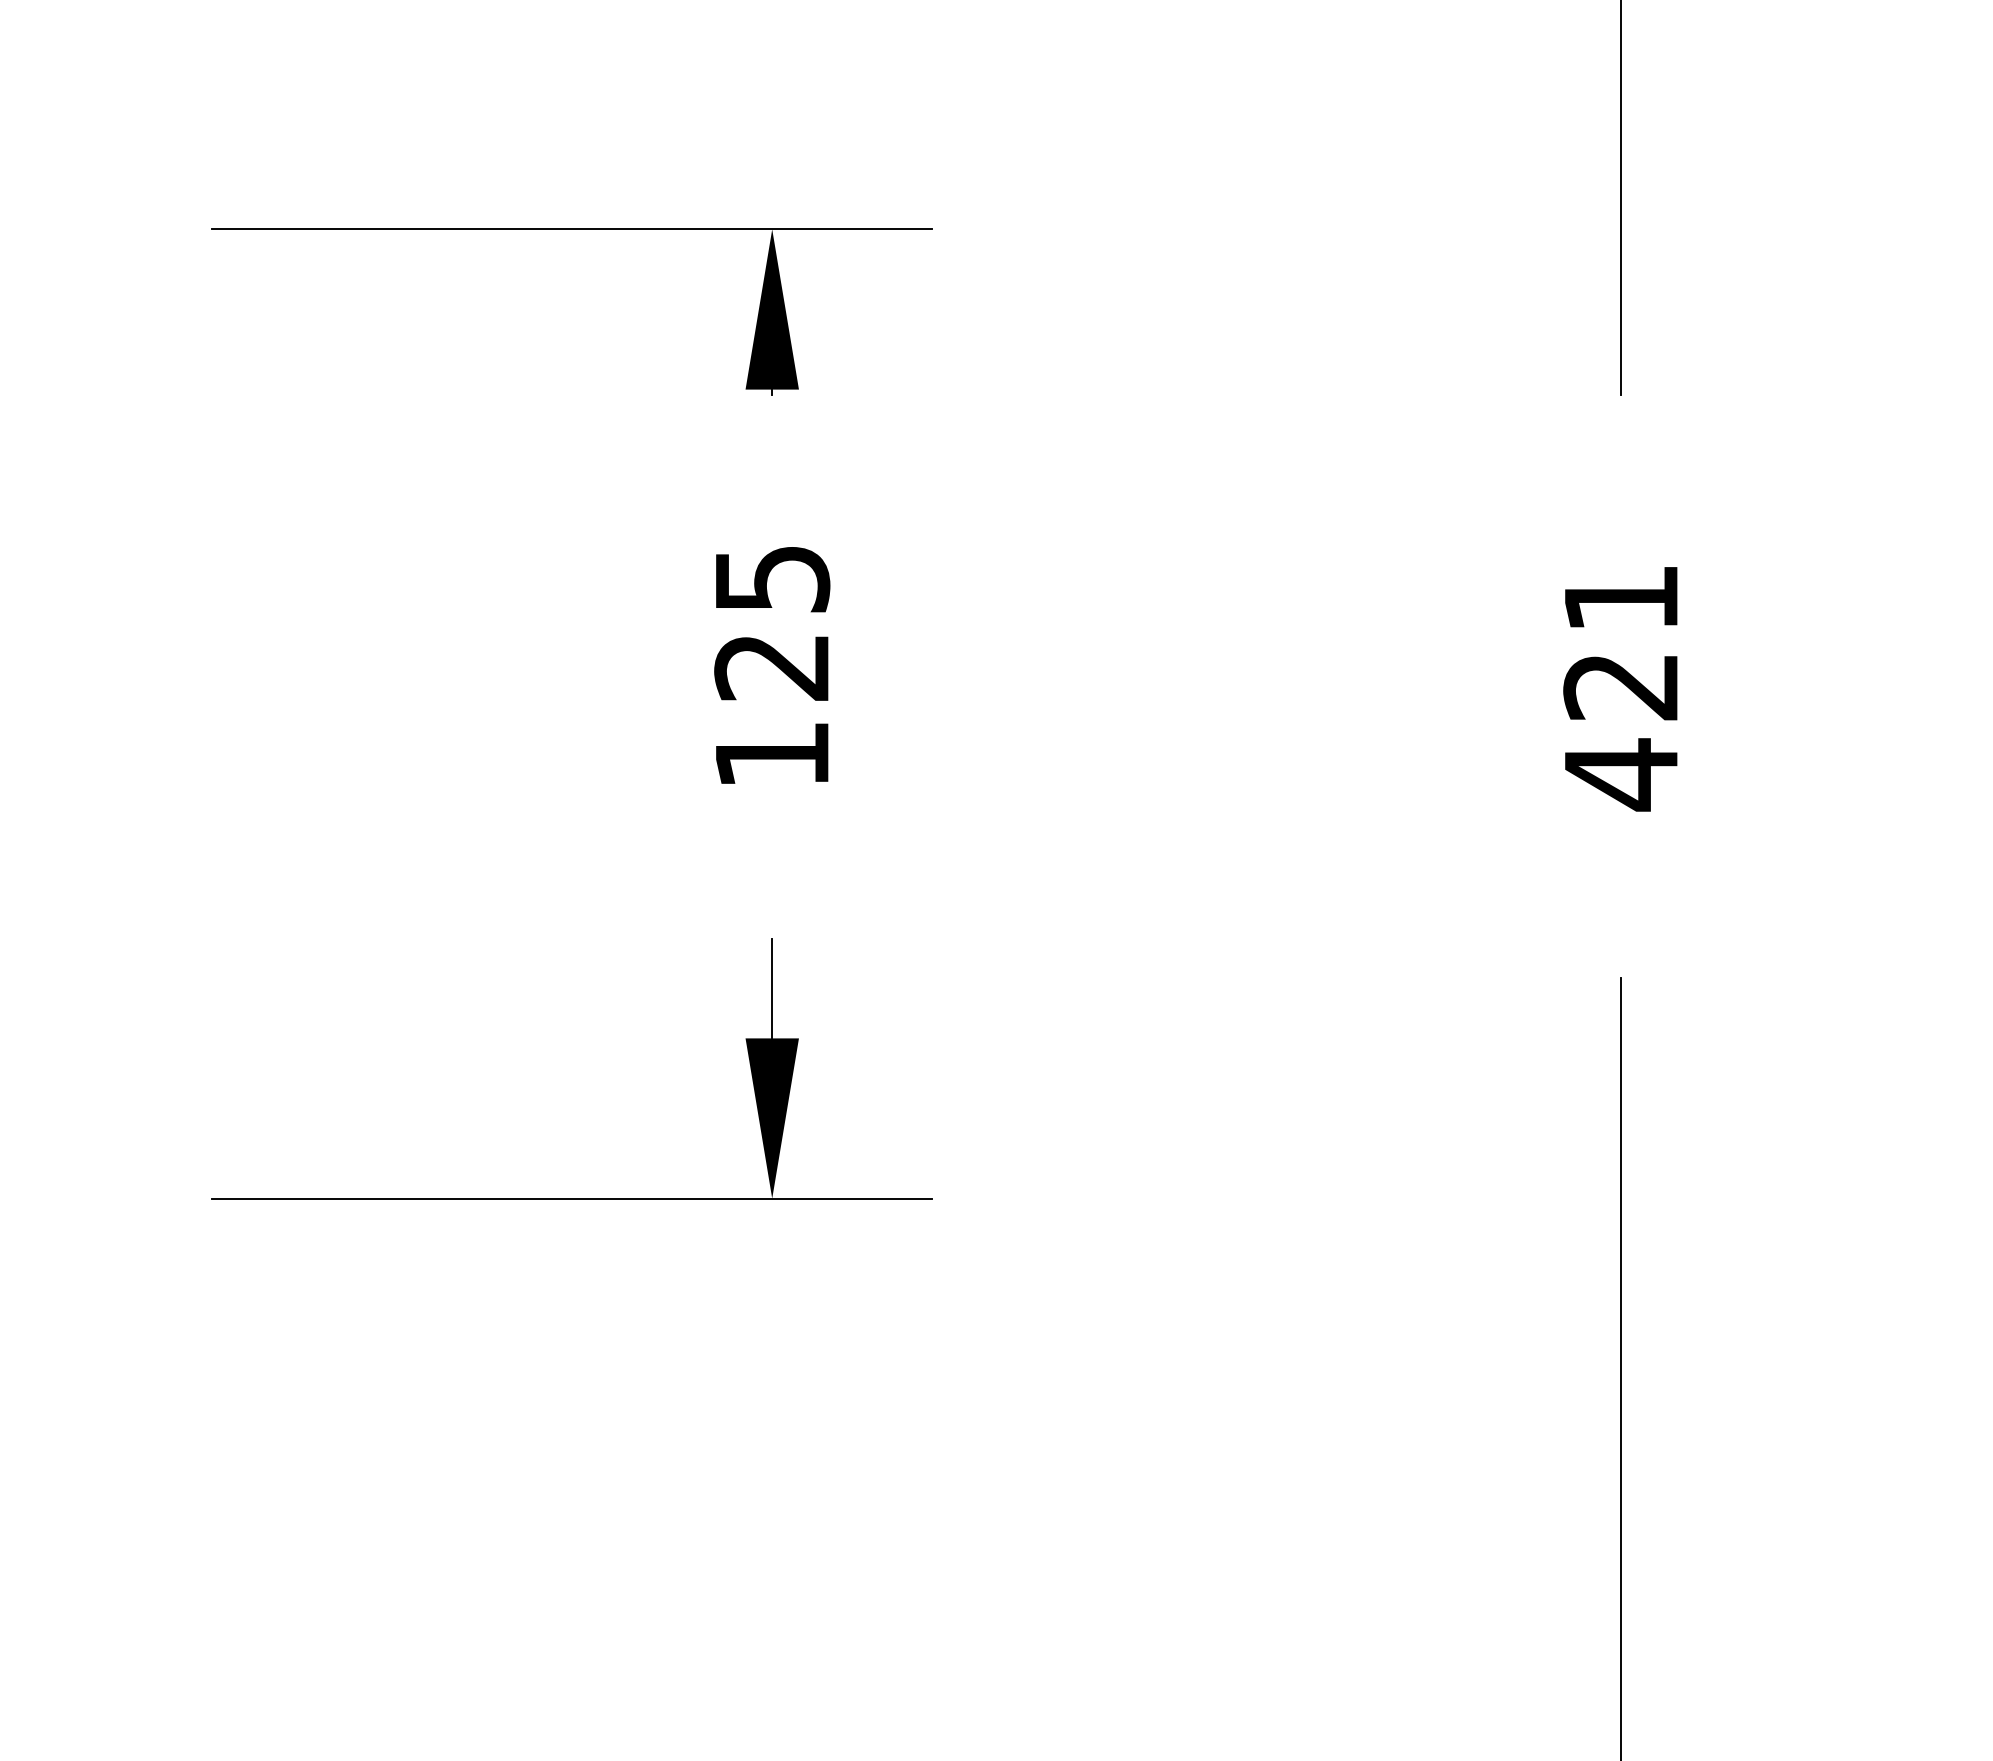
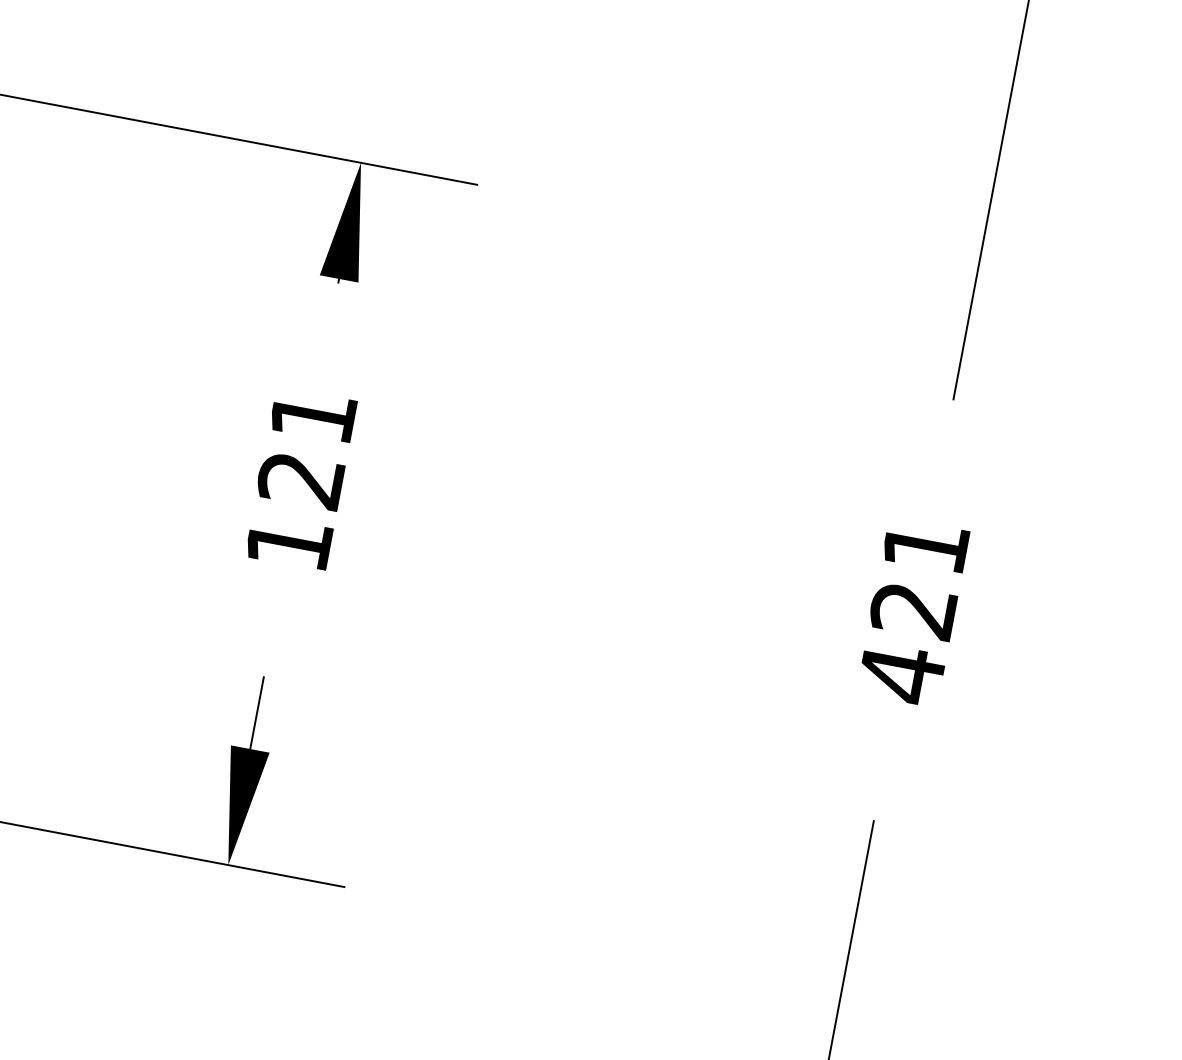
text: (773, 579) -> (314, 416), 125 -> 121

